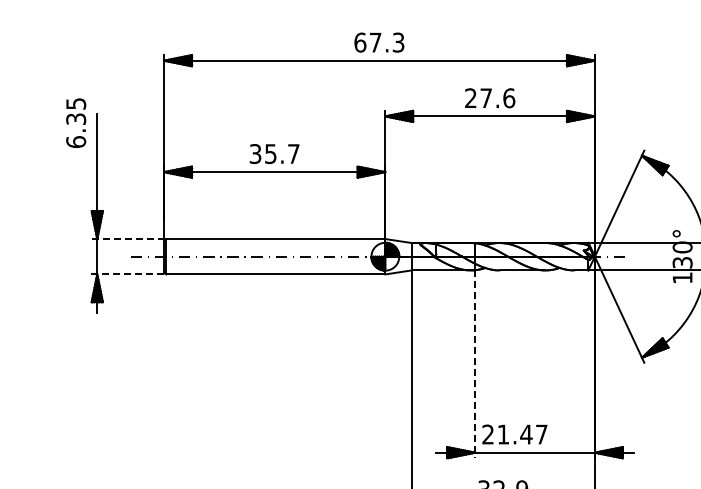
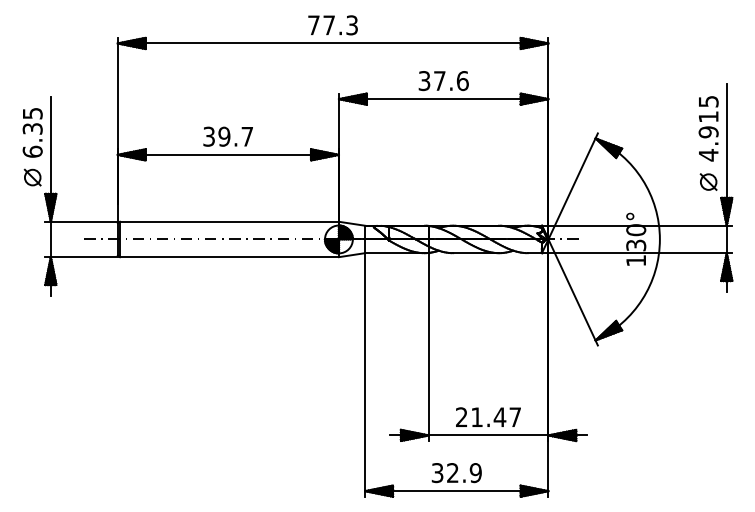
text: (359, 42) -> (313, 25), 67.3 -> 77.3
text: (470, 98) -> (424, 81), 27.6 -> 37.6
text: (75, 122) -> (32, 132), moved
text: (270, 153) -> (224, 136), 35.7 -> 39.7
part: (78, 194) -> (32, 177), added
line: (128, 238) -> (82, 221), dashed -> solid
line: (129, 274) -> (83, 257), dashed -> solid
line: (474, 364) -> (428, 347), dashed -> solid
text: (514, 433) -> (488, 416), moved

